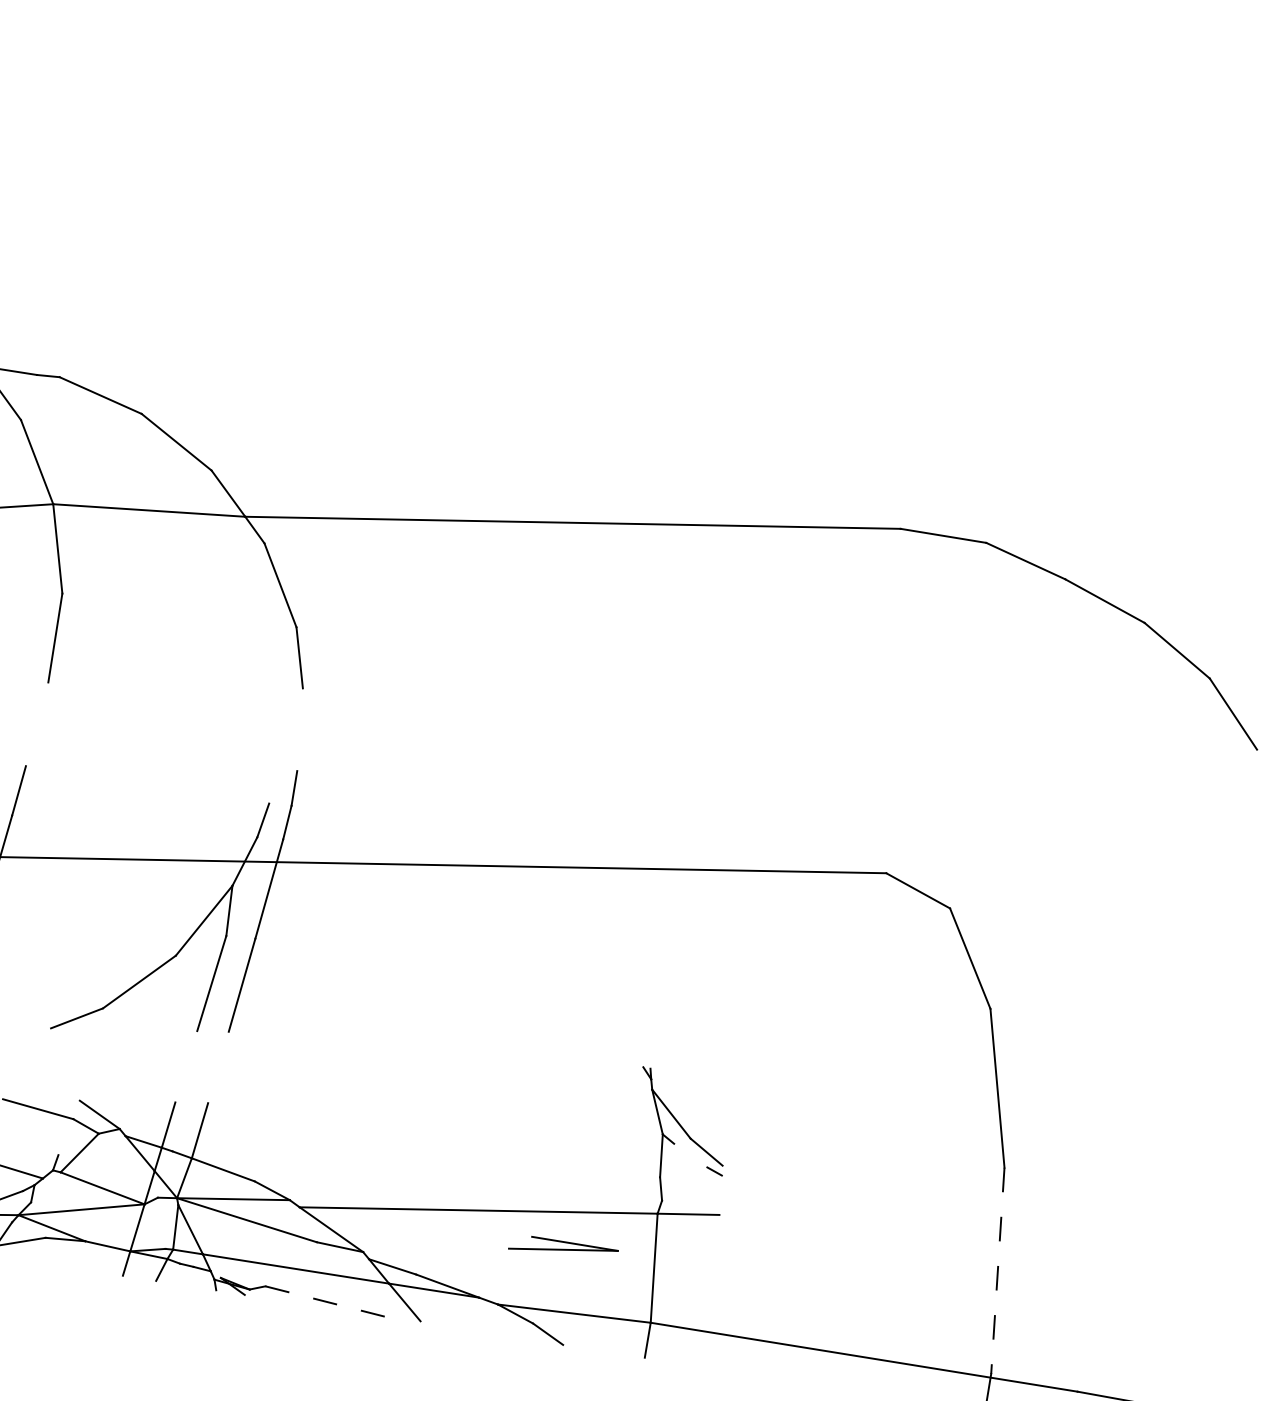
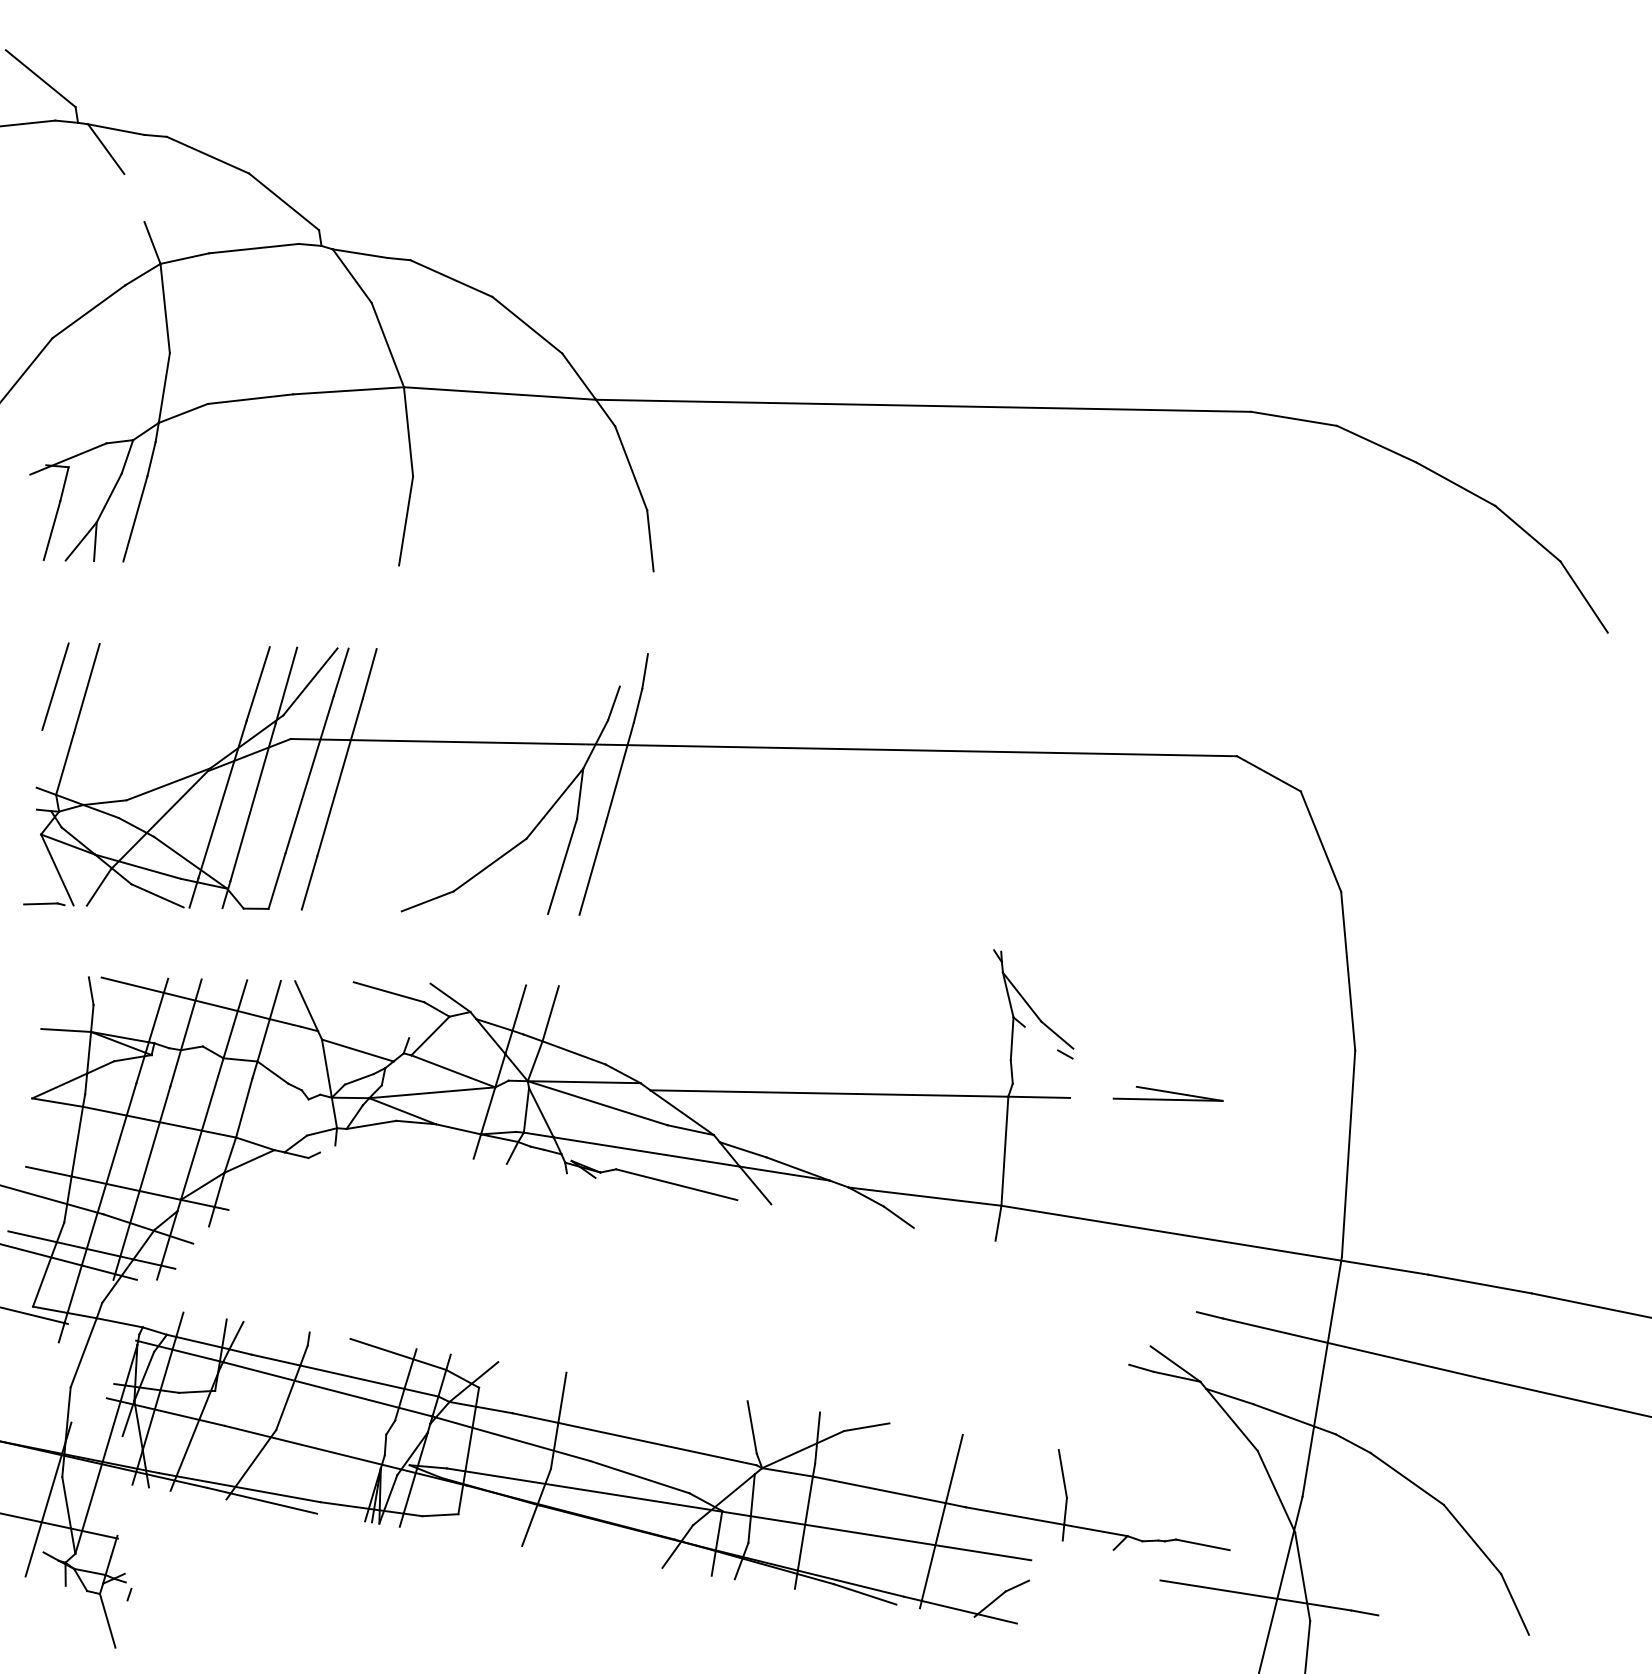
part: (562, 1243) -> (1167, 1093), moved
line: (997, 1271) -> (1348, 1154), dashed -> solid
line: (326, 1301) -> (677, 1184), dashed -> solid

